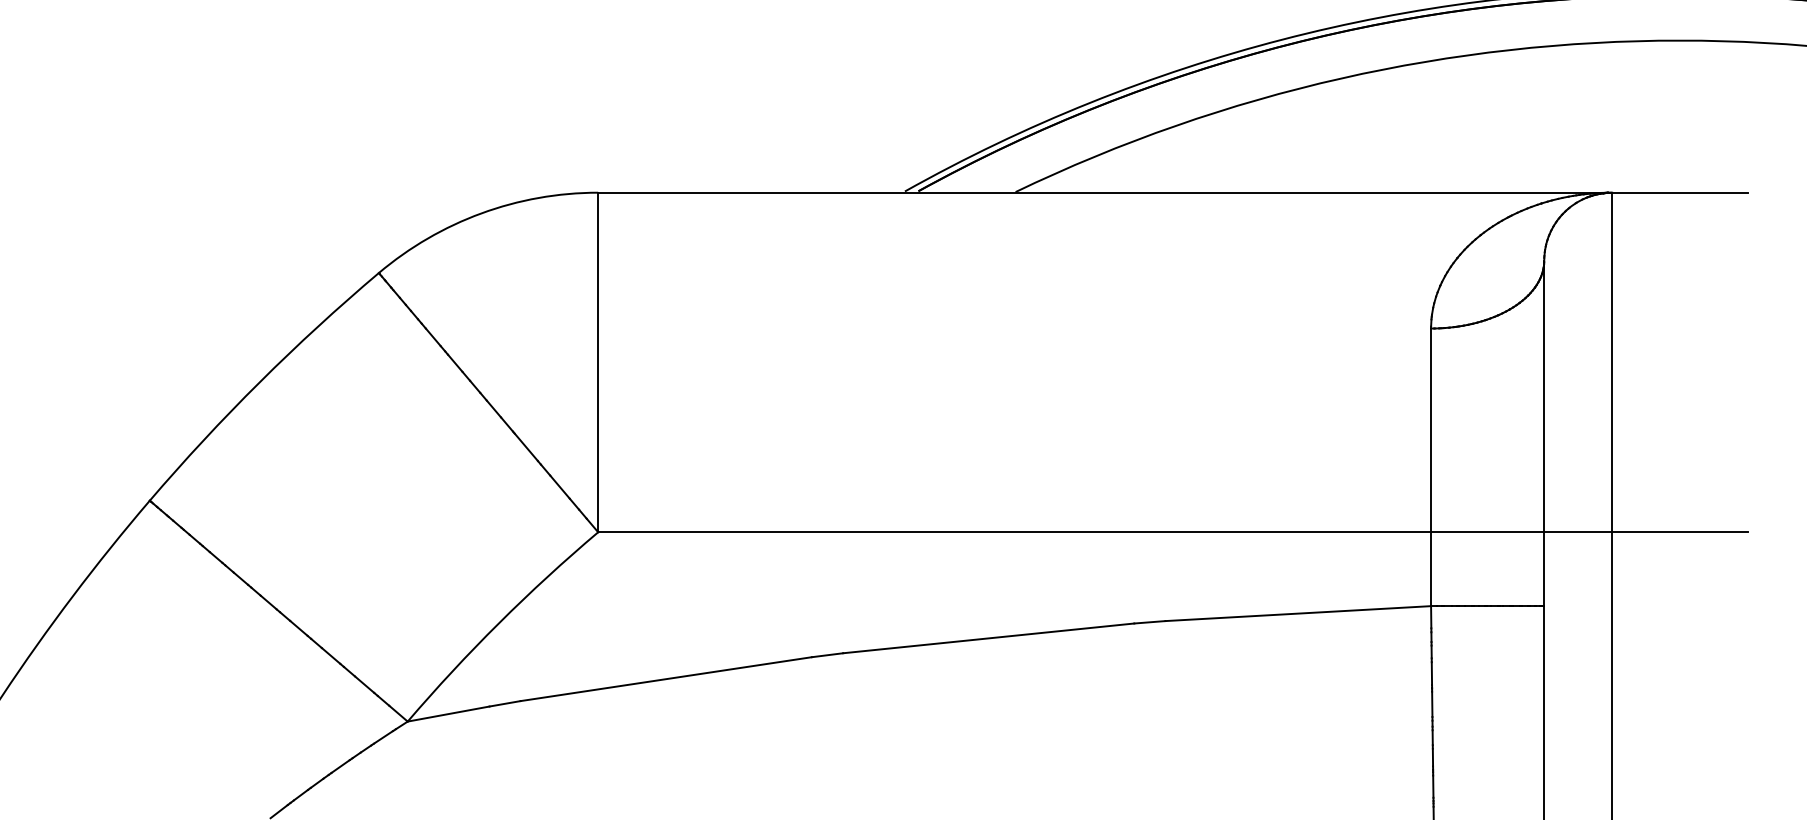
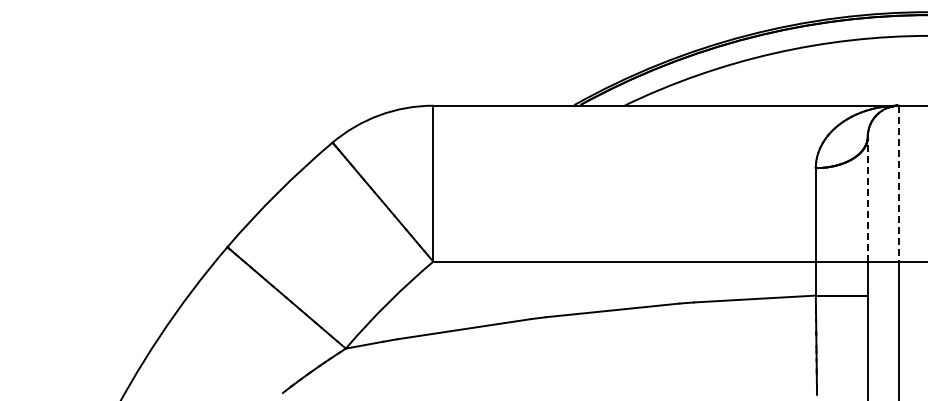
line: (1611, 362) -> (898, 183), solid -> dashed
line: (1543, 394) -> (867, 198), solid -> dashed

